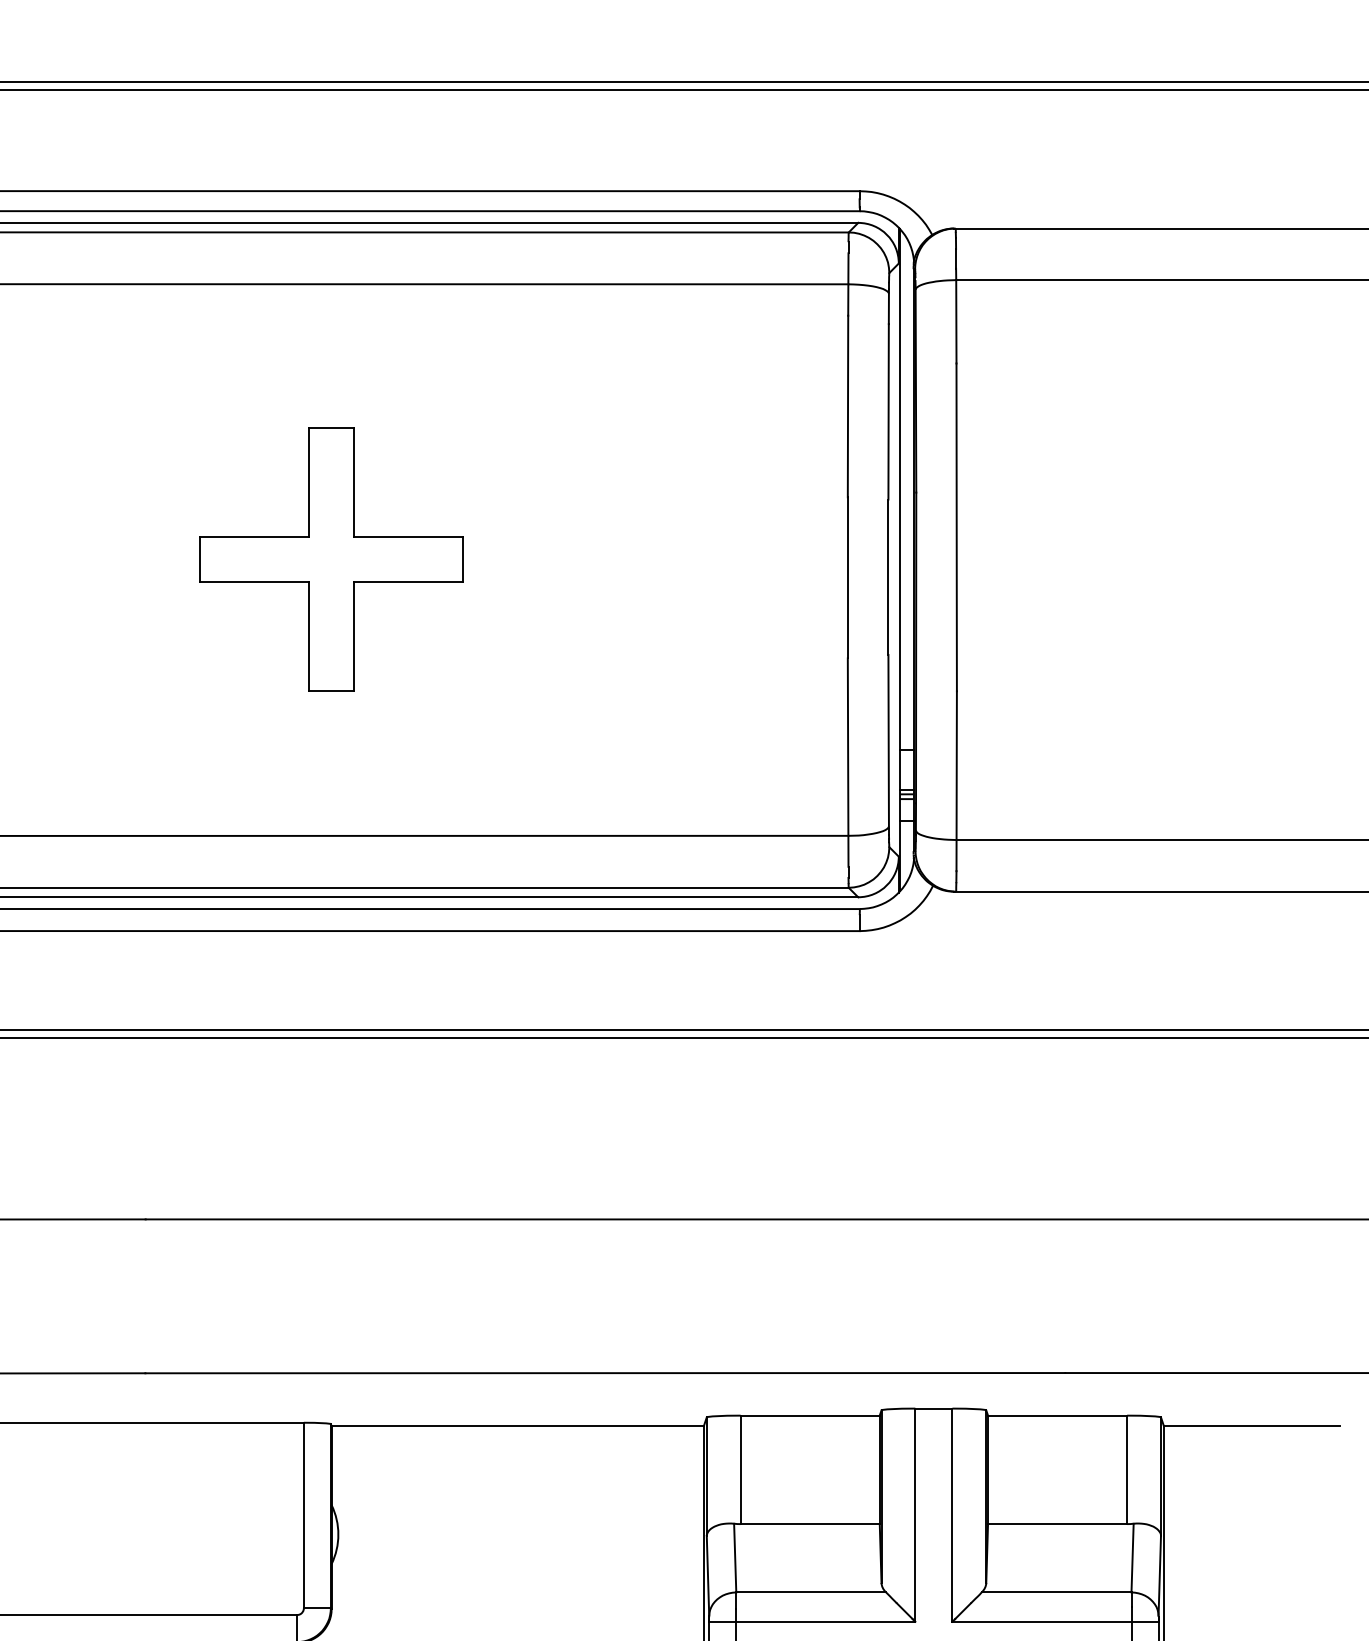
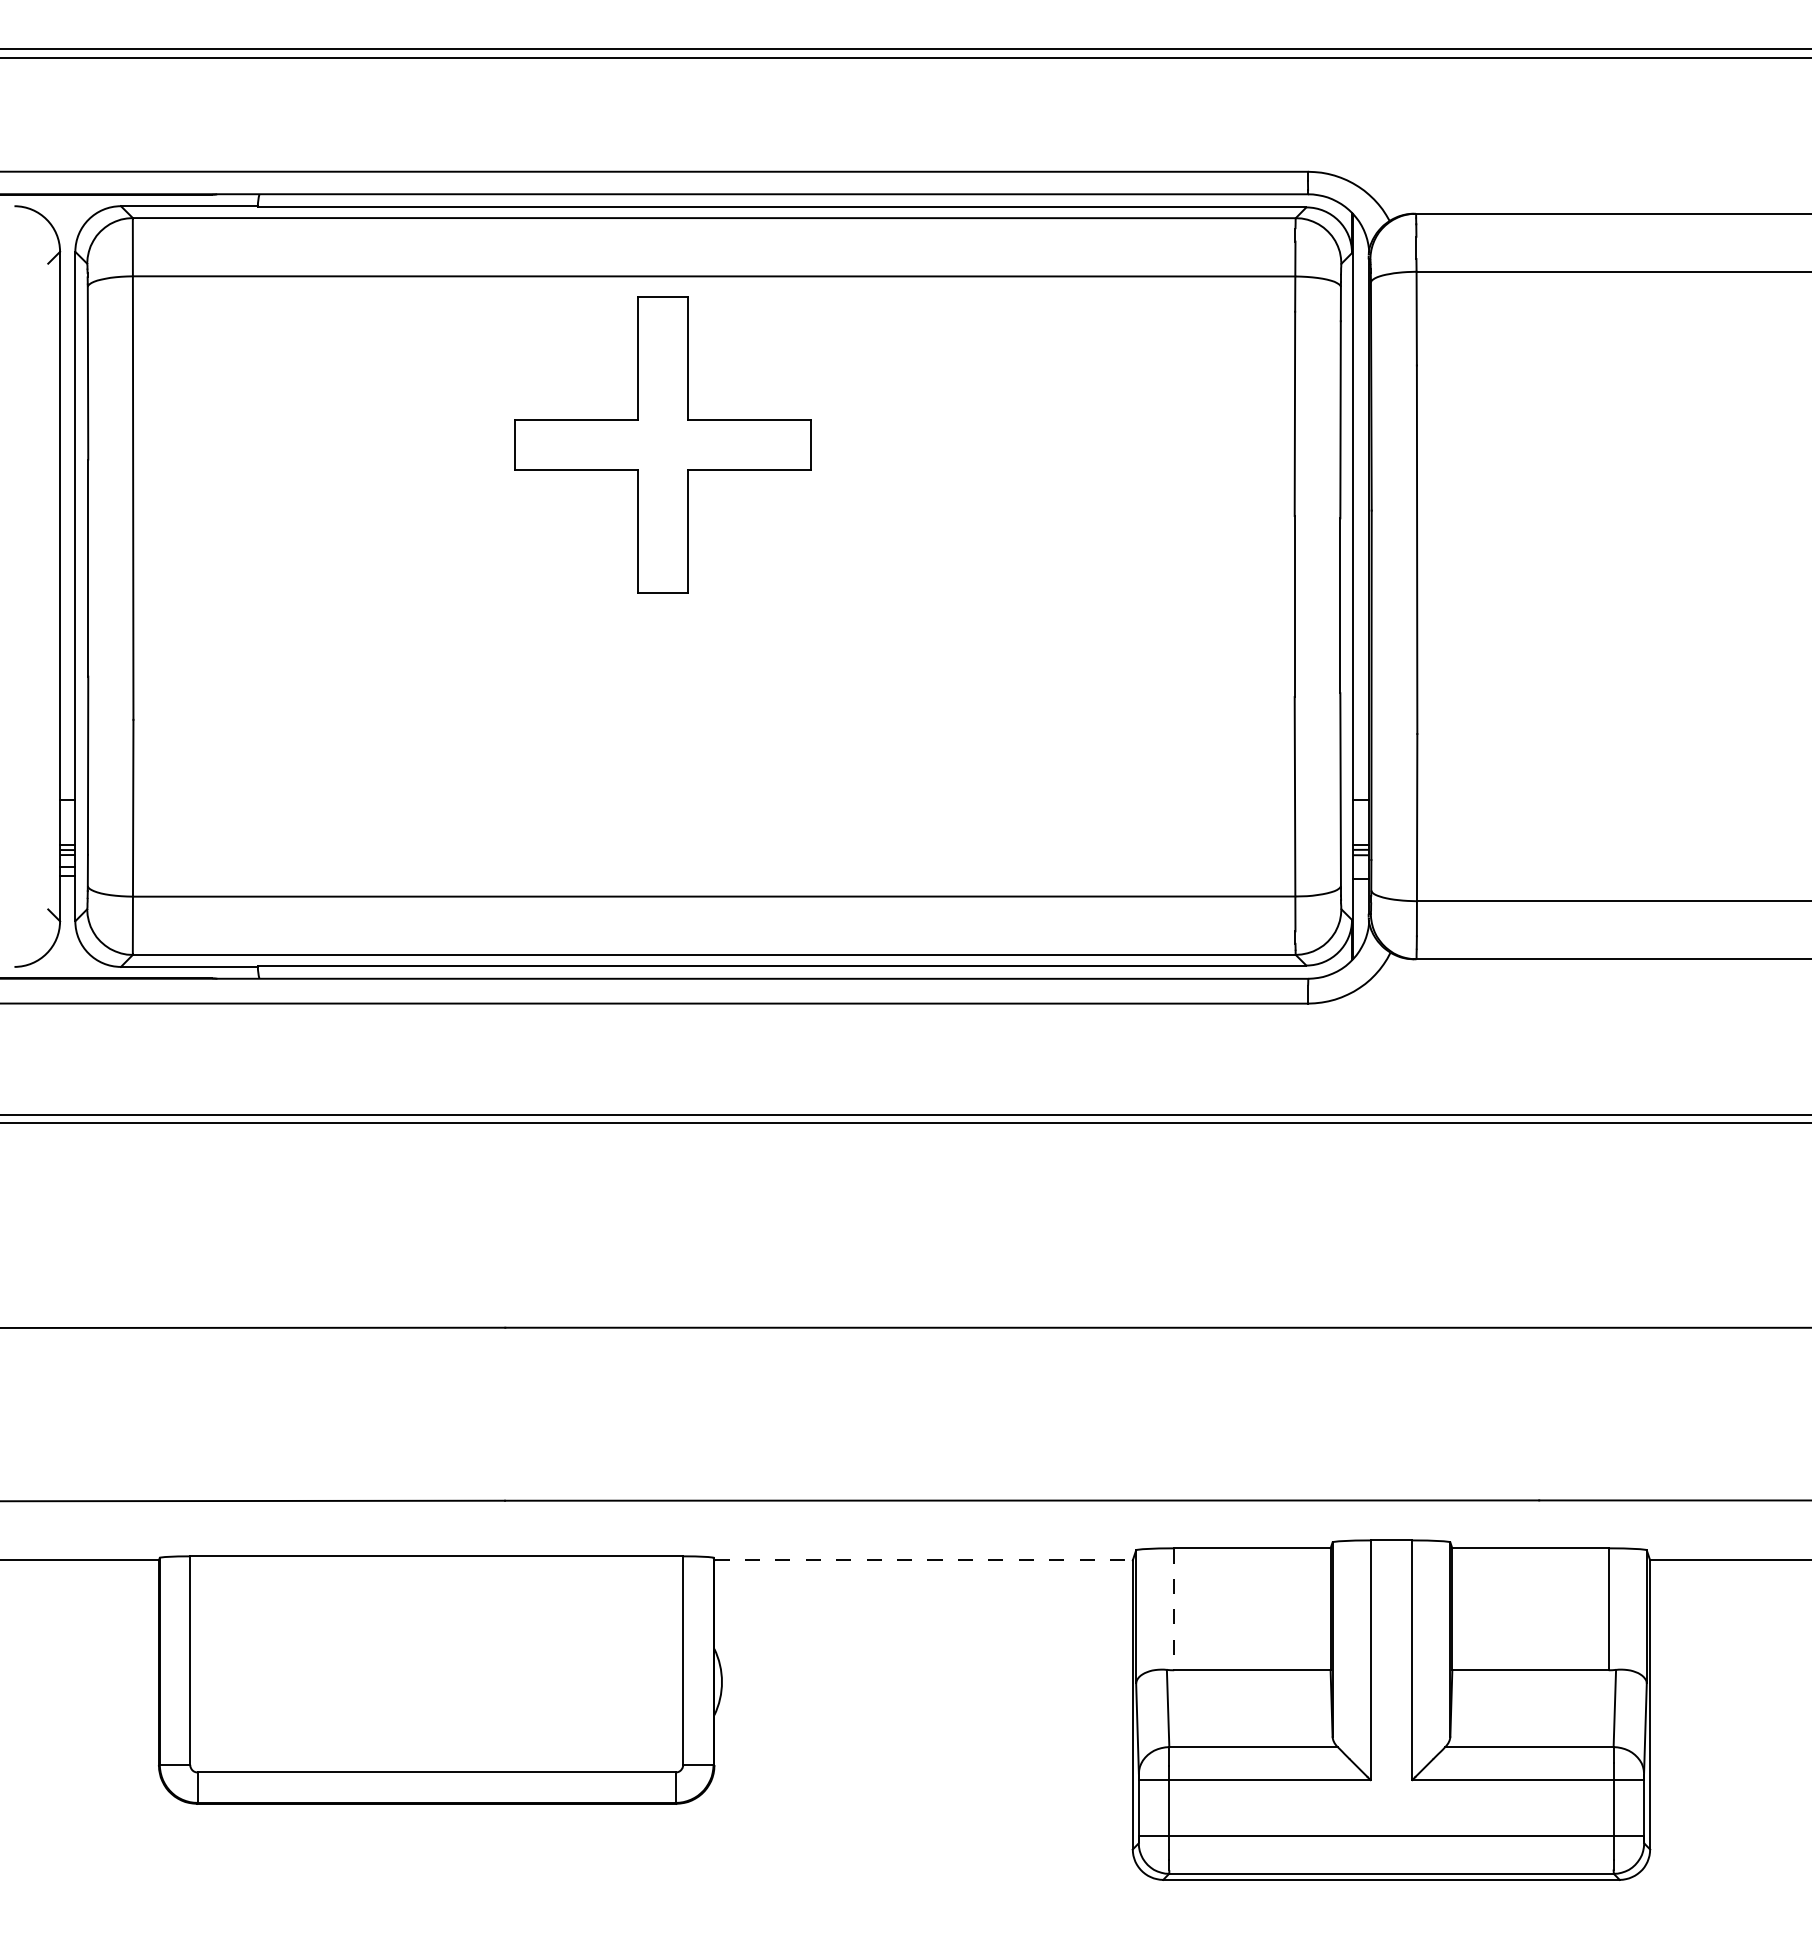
part: (330, 559) -> (662, 444), moved
line: (518, 1426) -> (924, 1560), solid -> dashed
line: (740, 1470) -> (1174, 1609), solid -> dashed

